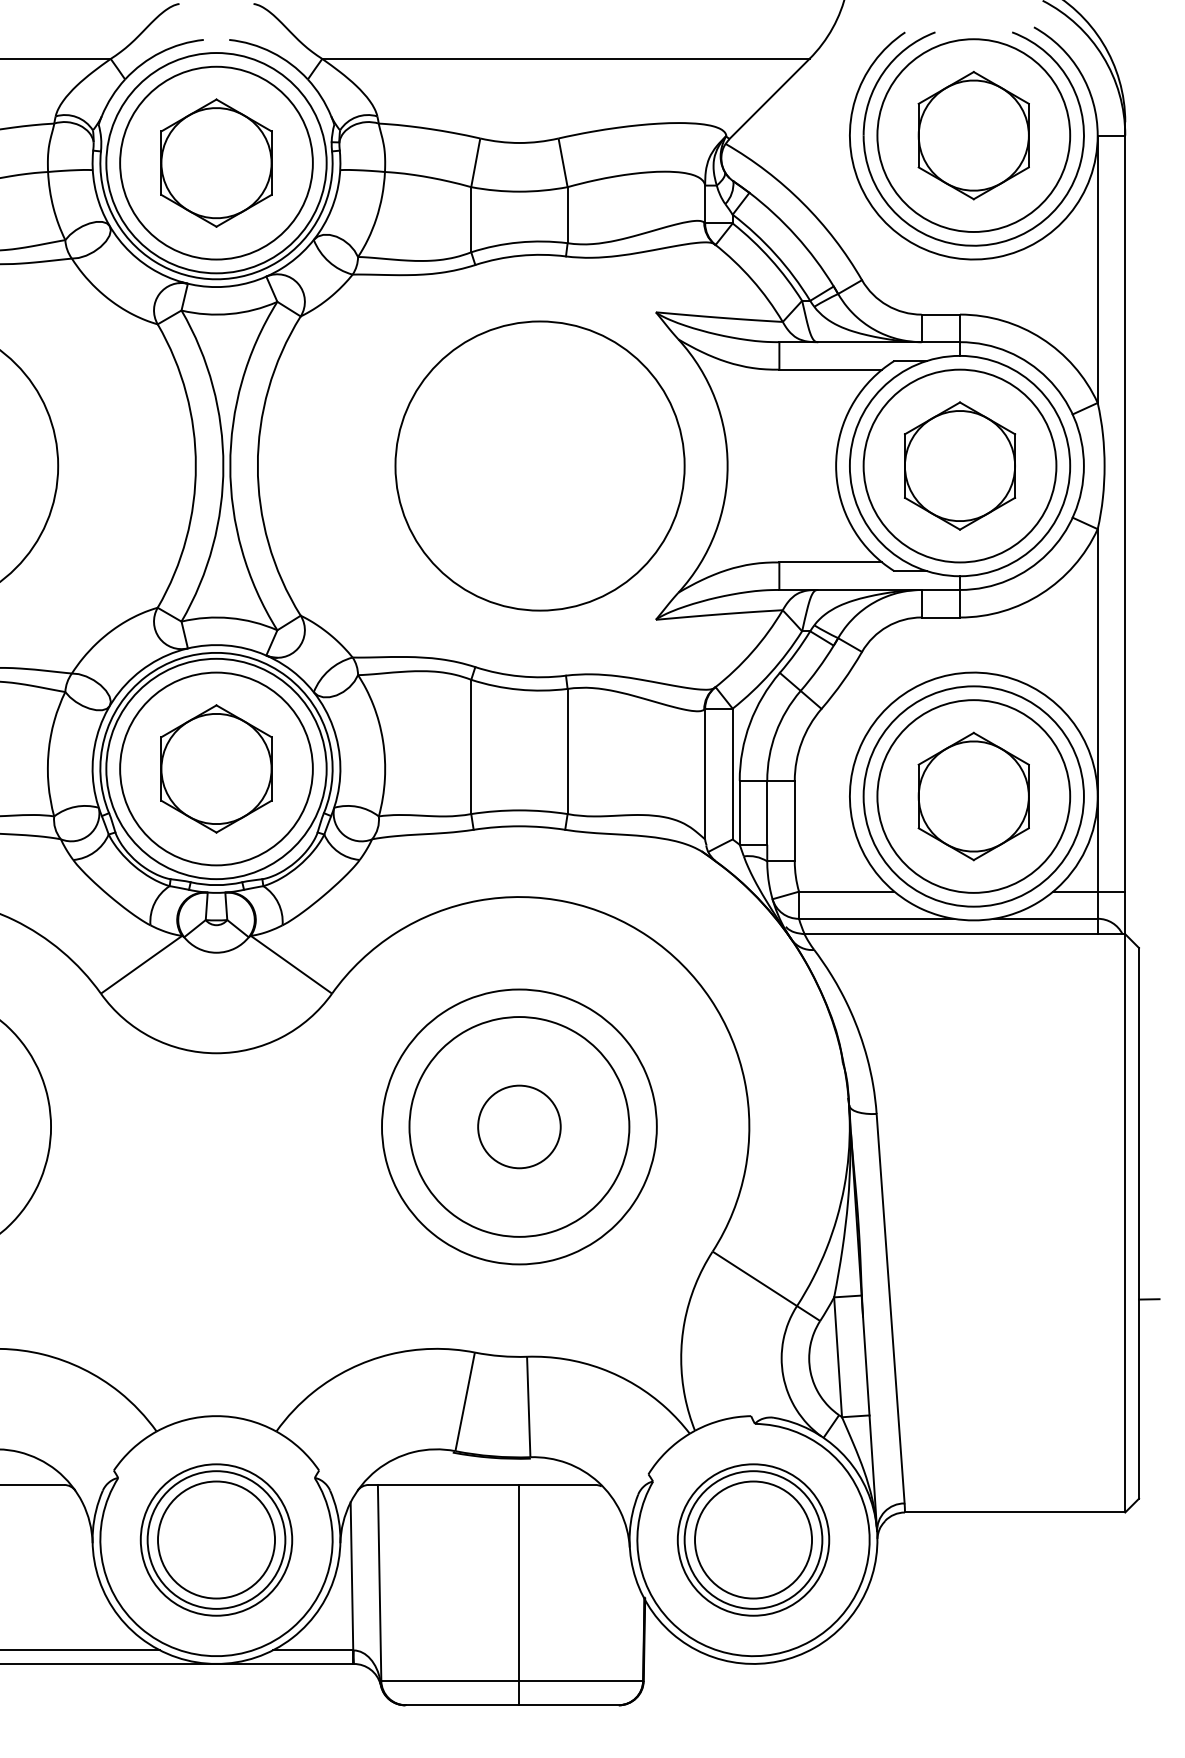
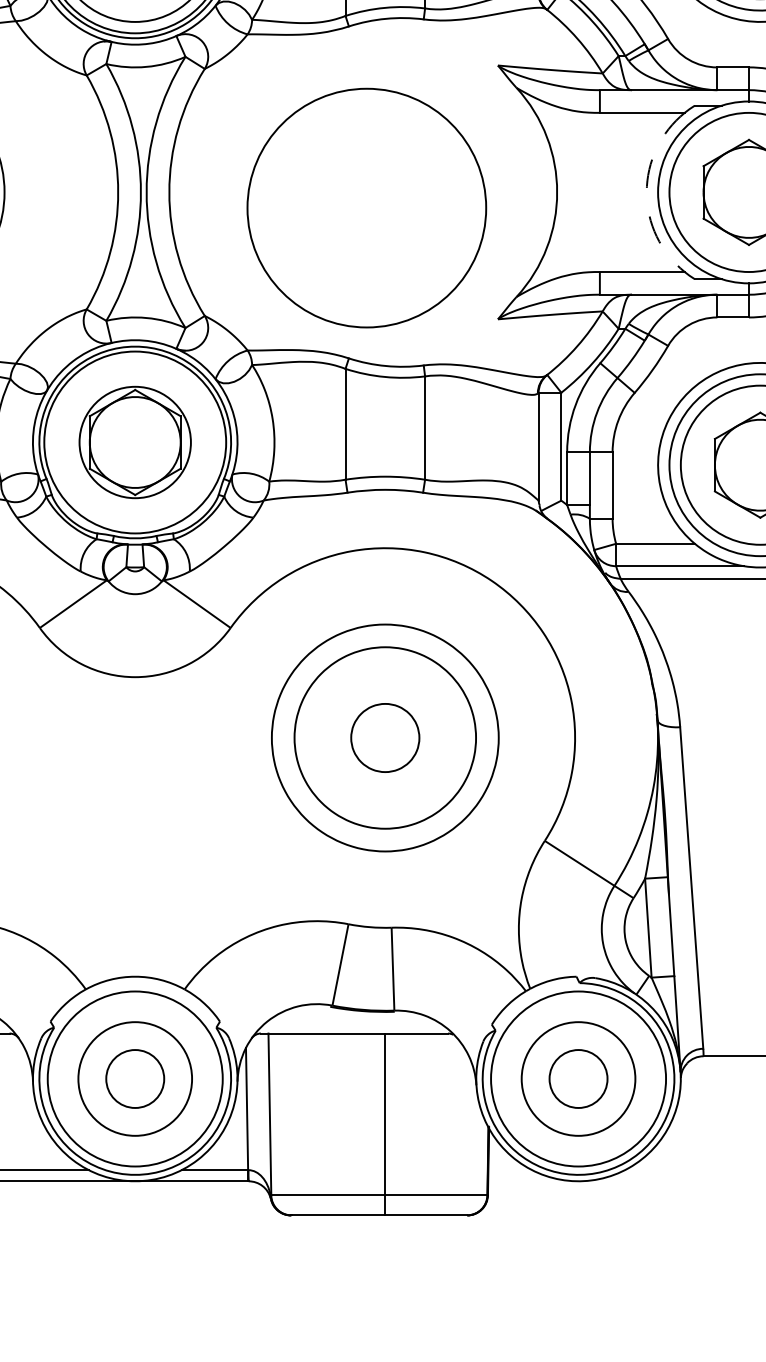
circle: (539, 465) -> (366, 207), moved
arc: (836, 466) -> (647, 192), solid -> dashed
circle: (216, 768) -> (135, 442), size x0.7
circle: (216, 1539) -> (135, 1078), size x0.6
circle: (216, 1539) -> (135, 1078), size x1.4
circle: (753, 1539) -> (578, 1078), size x0.6
circle: (753, 1539) -> (578, 1078), size x1.4

